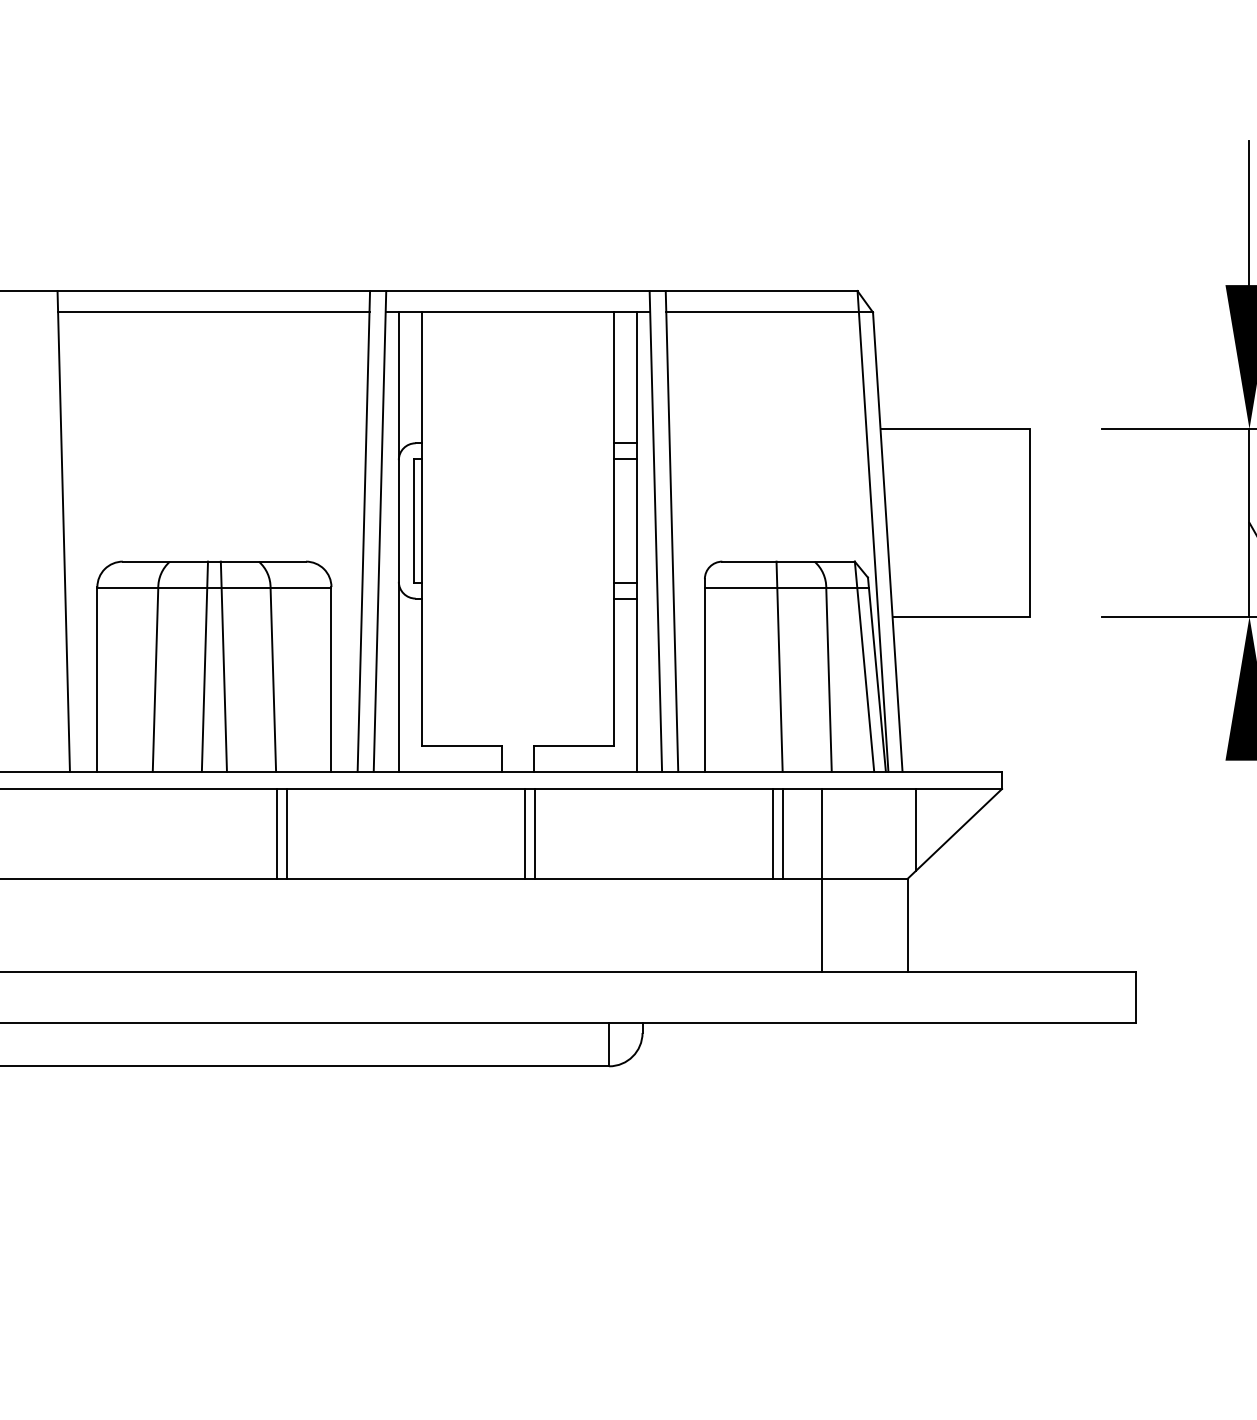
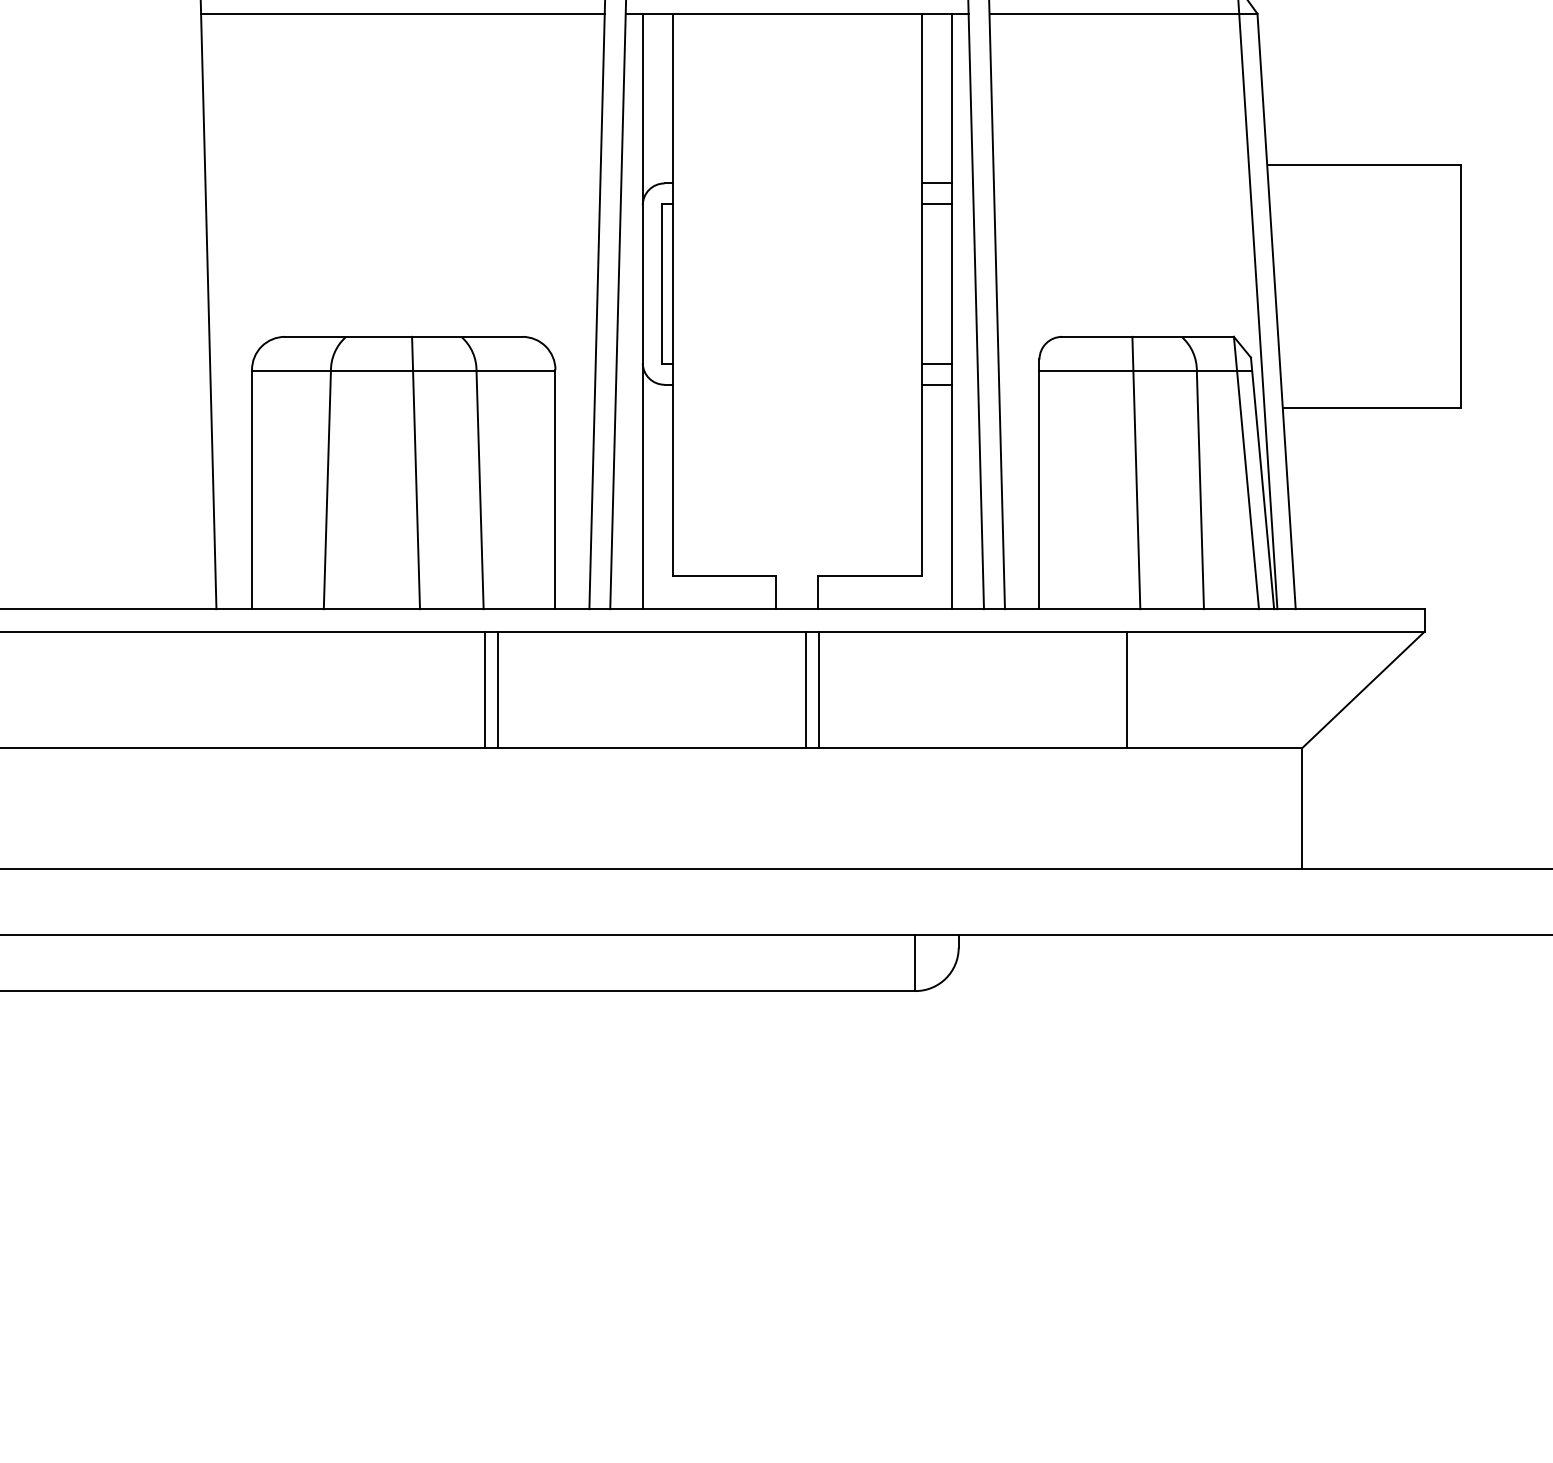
line: (204, 666) -> (390, 472), removed
line: (915, 829) -> (1312, 684), removed
line: (783, 833) -> (1141, 689), removed
line: (821, 879) -> (1190, 748), removed

